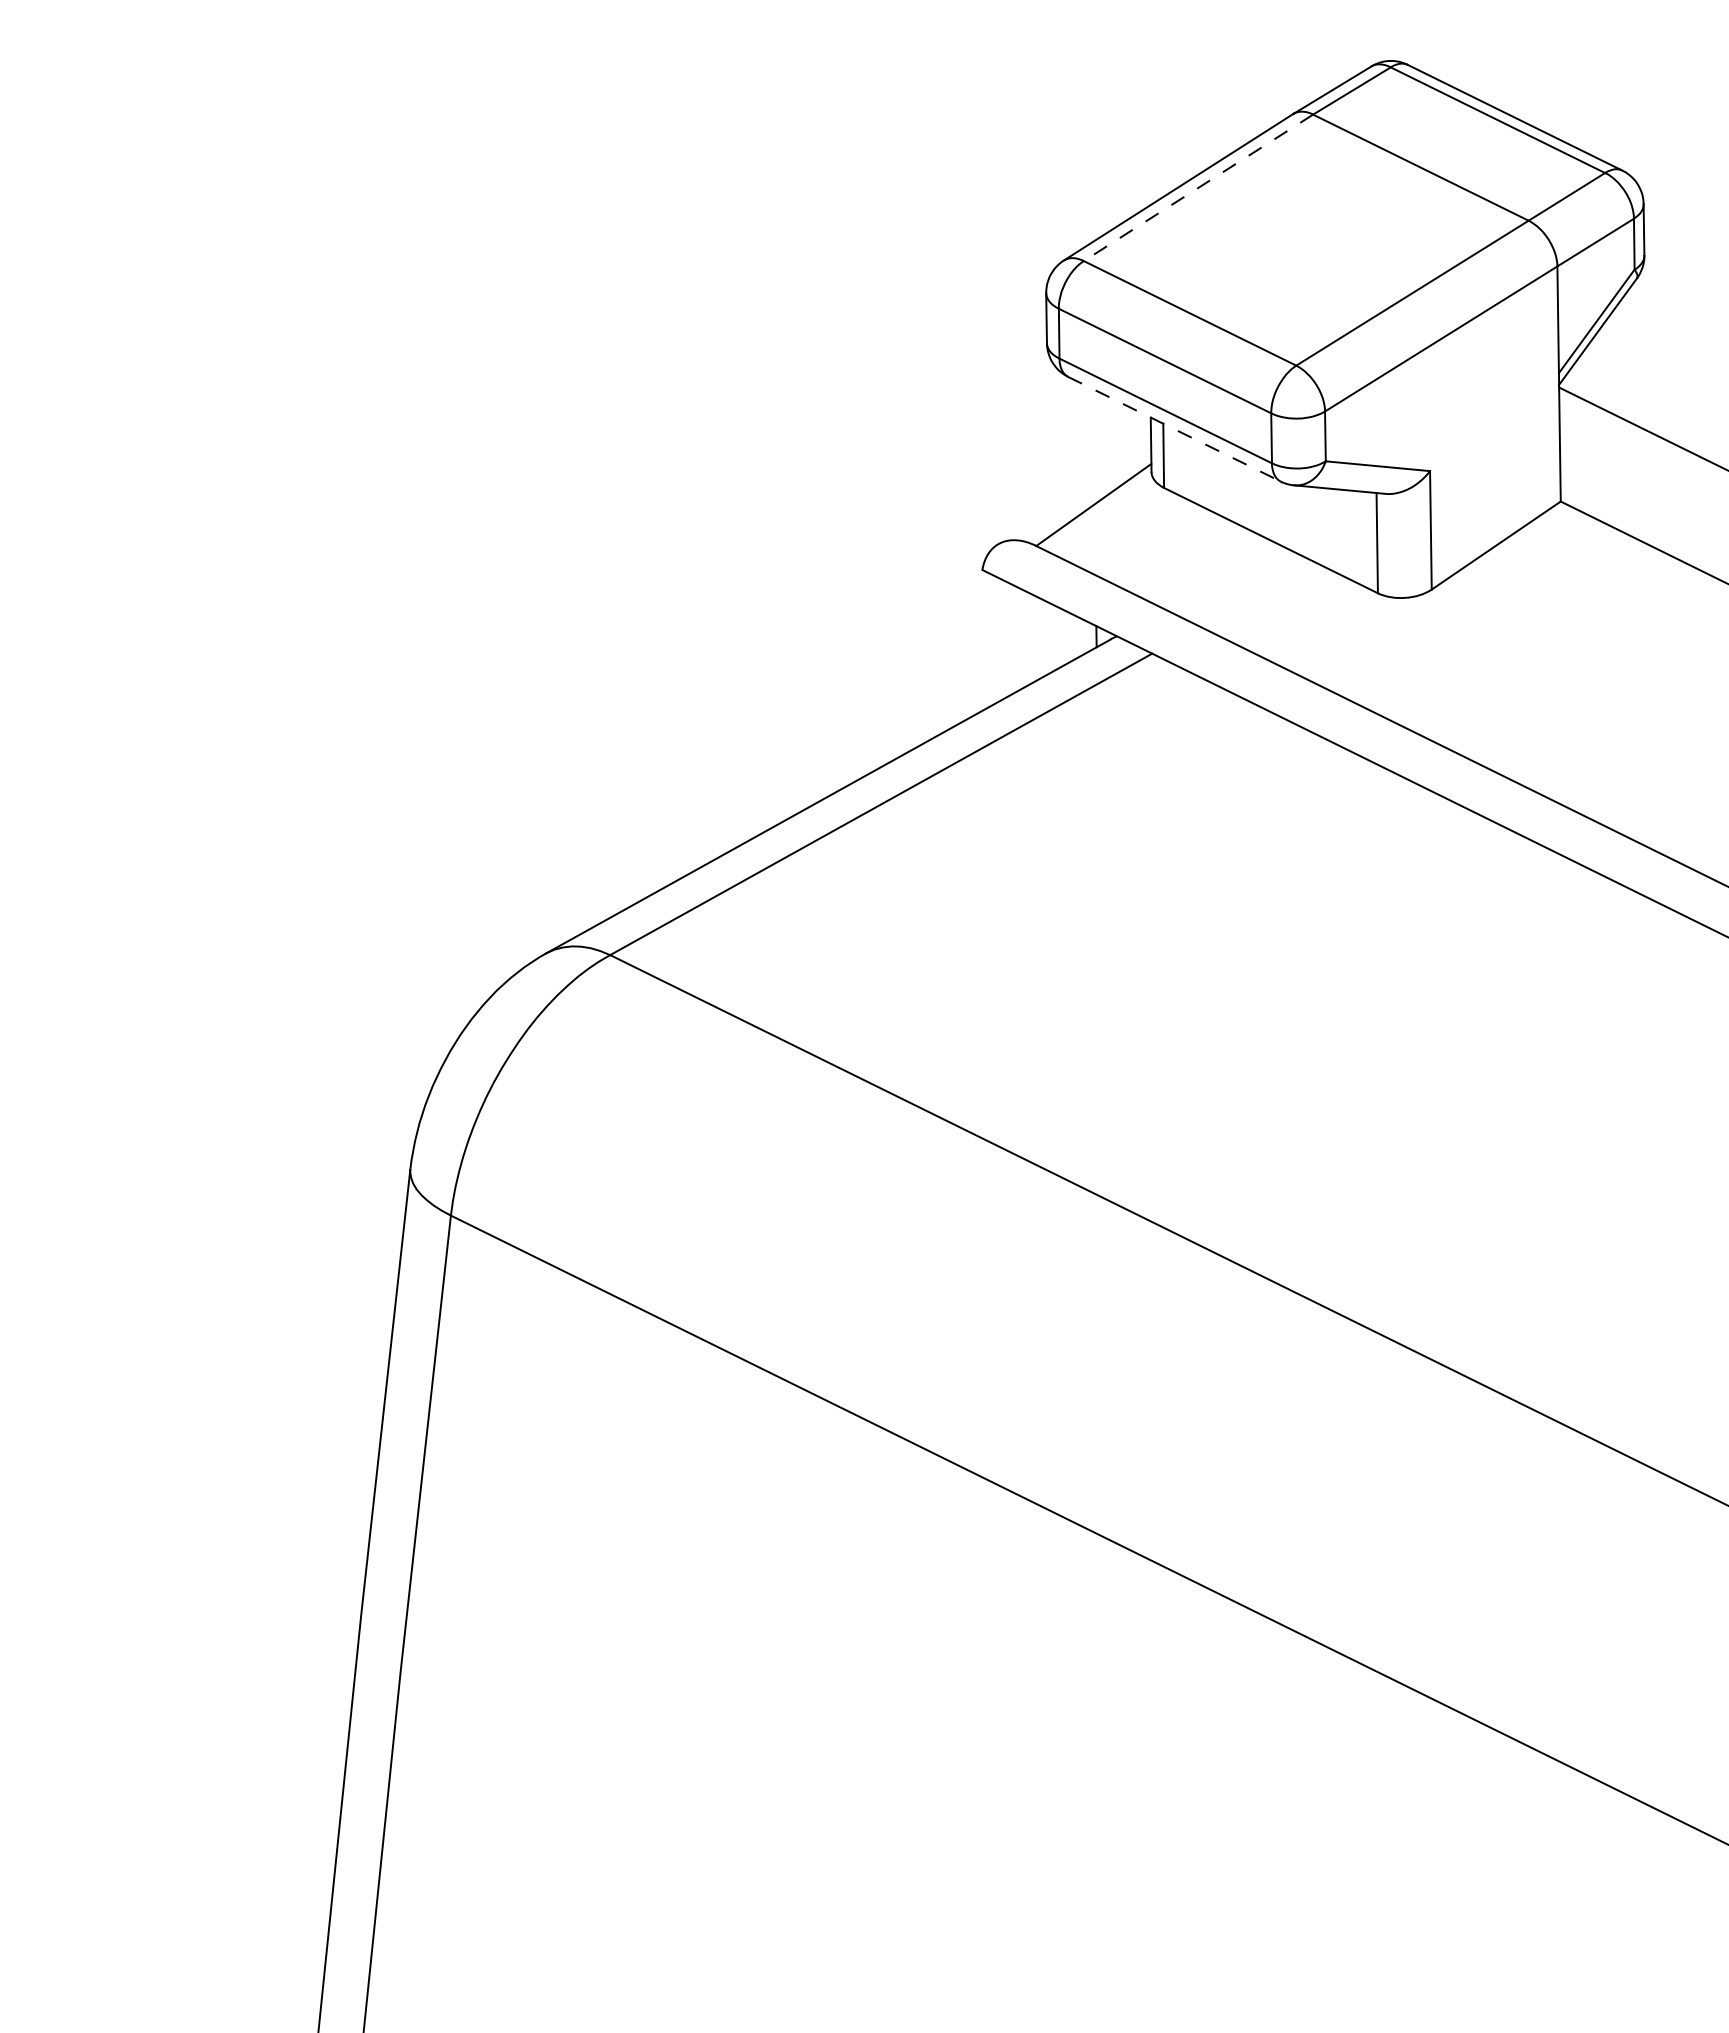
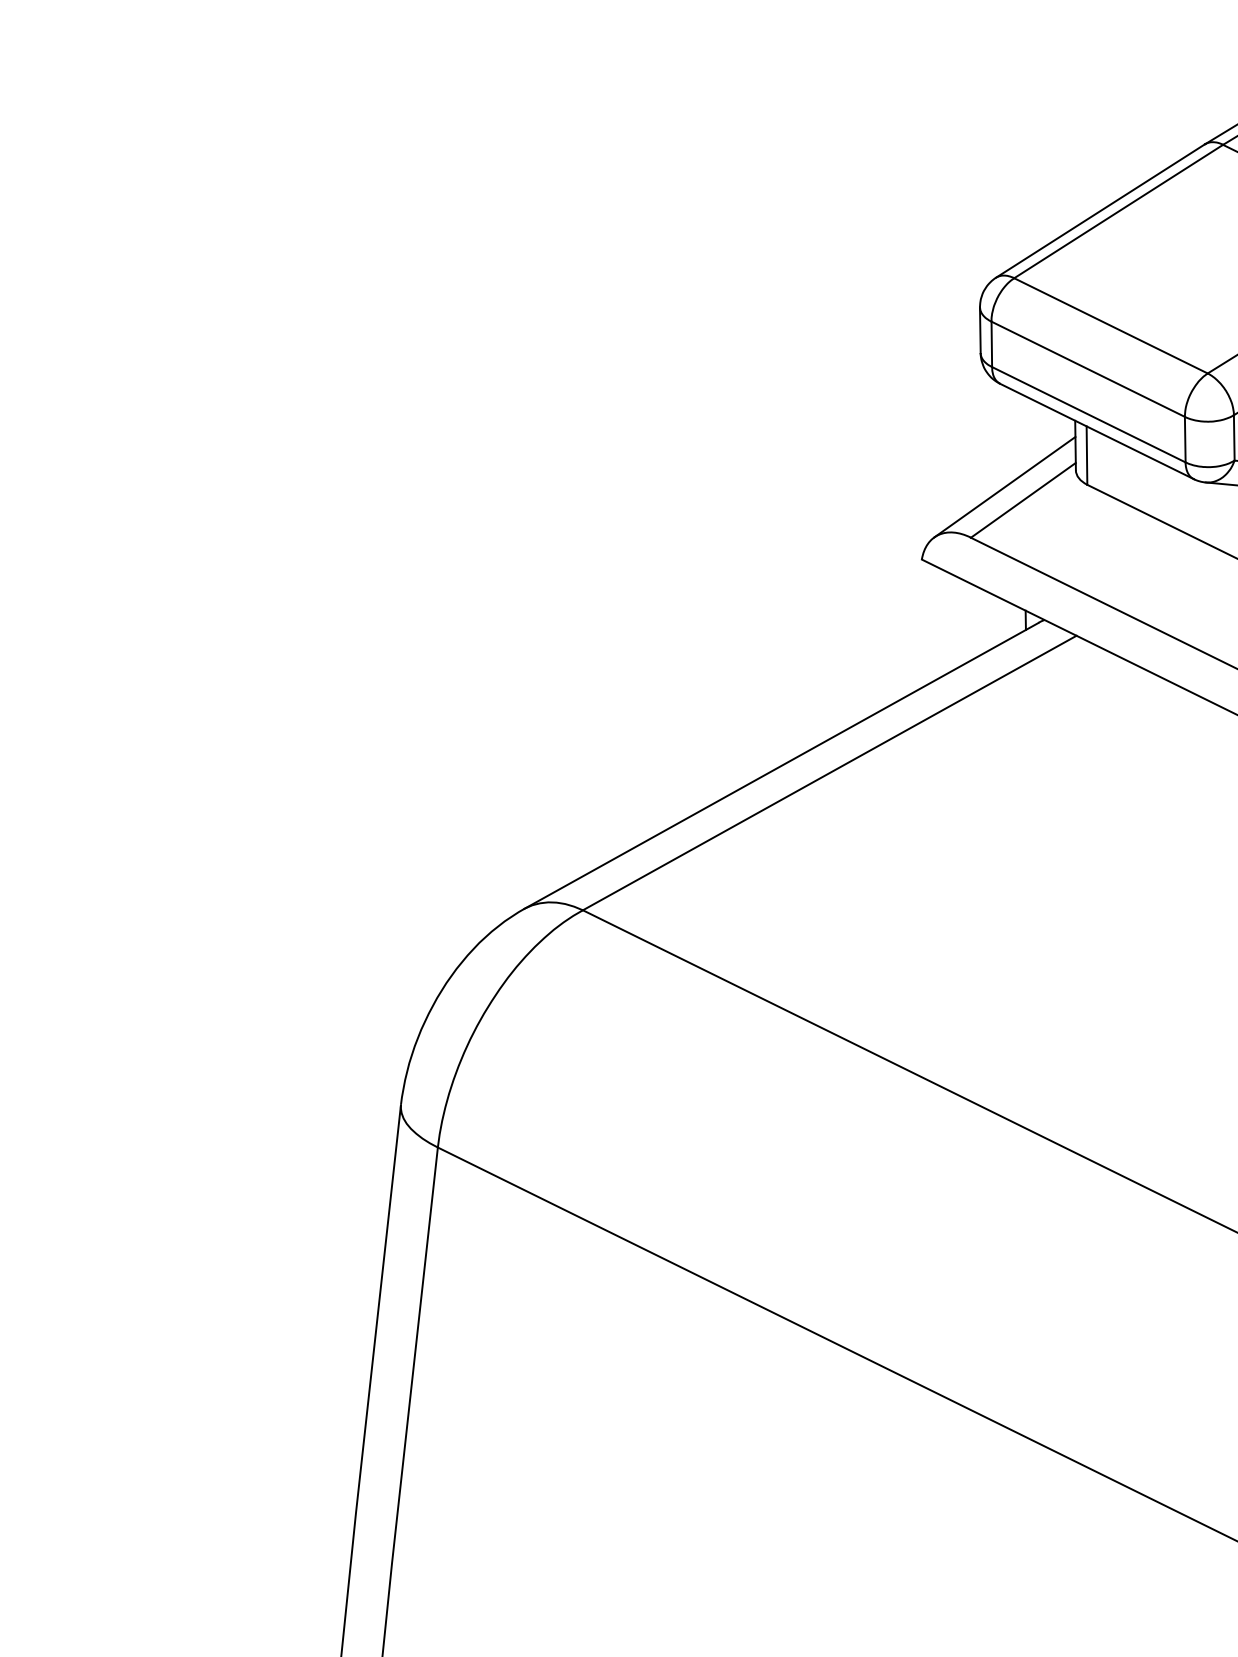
line: (1198, 188) -> (1118, 212), dashed -> solid
line: (1174, 429) -> (1096, 431), dashed -> solid
line: (1073, 490) -> (1004, 487), added

